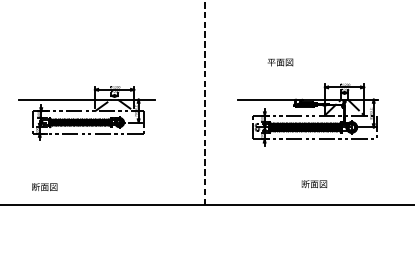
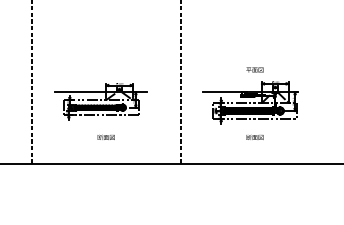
text: (279, 61) -> (254, 69), moved
text: (313, 184) -> (254, 137), moved
text: (43, 185) -> (105, 136), moved

